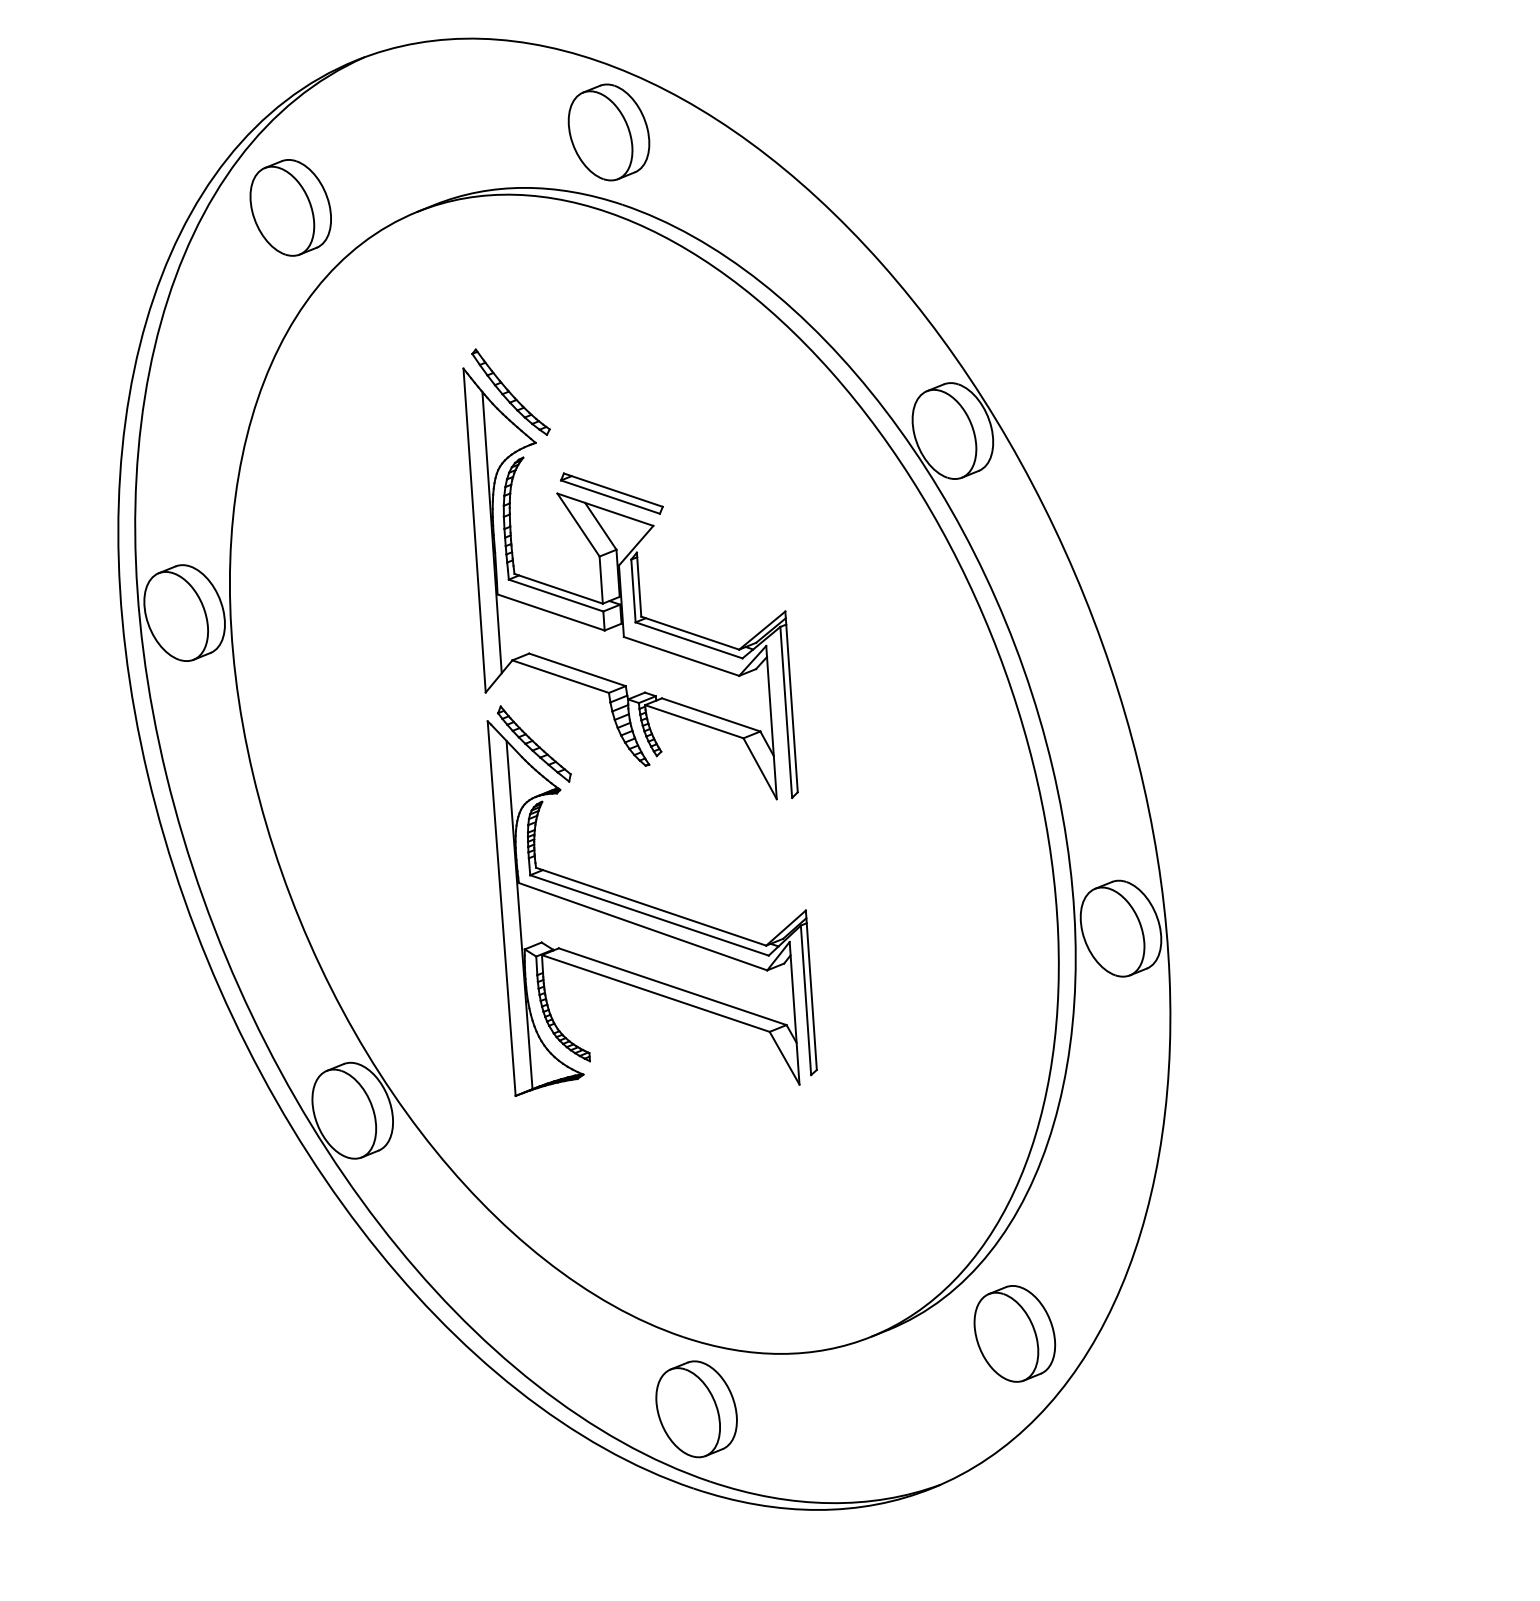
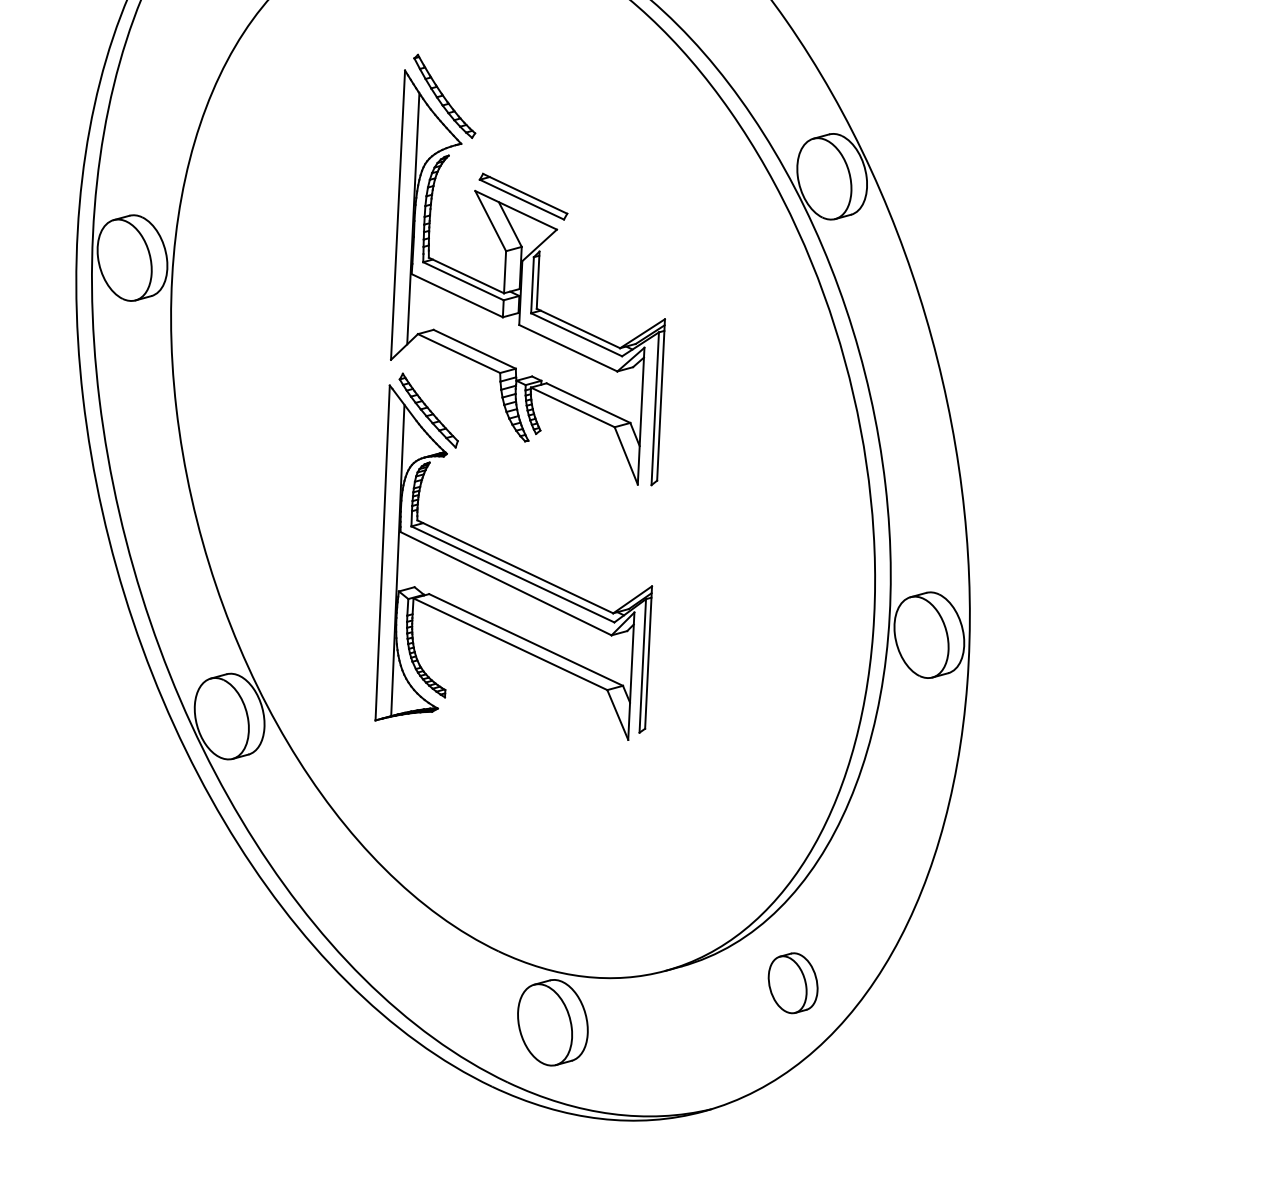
part: (1014, 1333) -> (792, 982), size x0.7
part: (696, 1409) -> (552, 1022), moved

